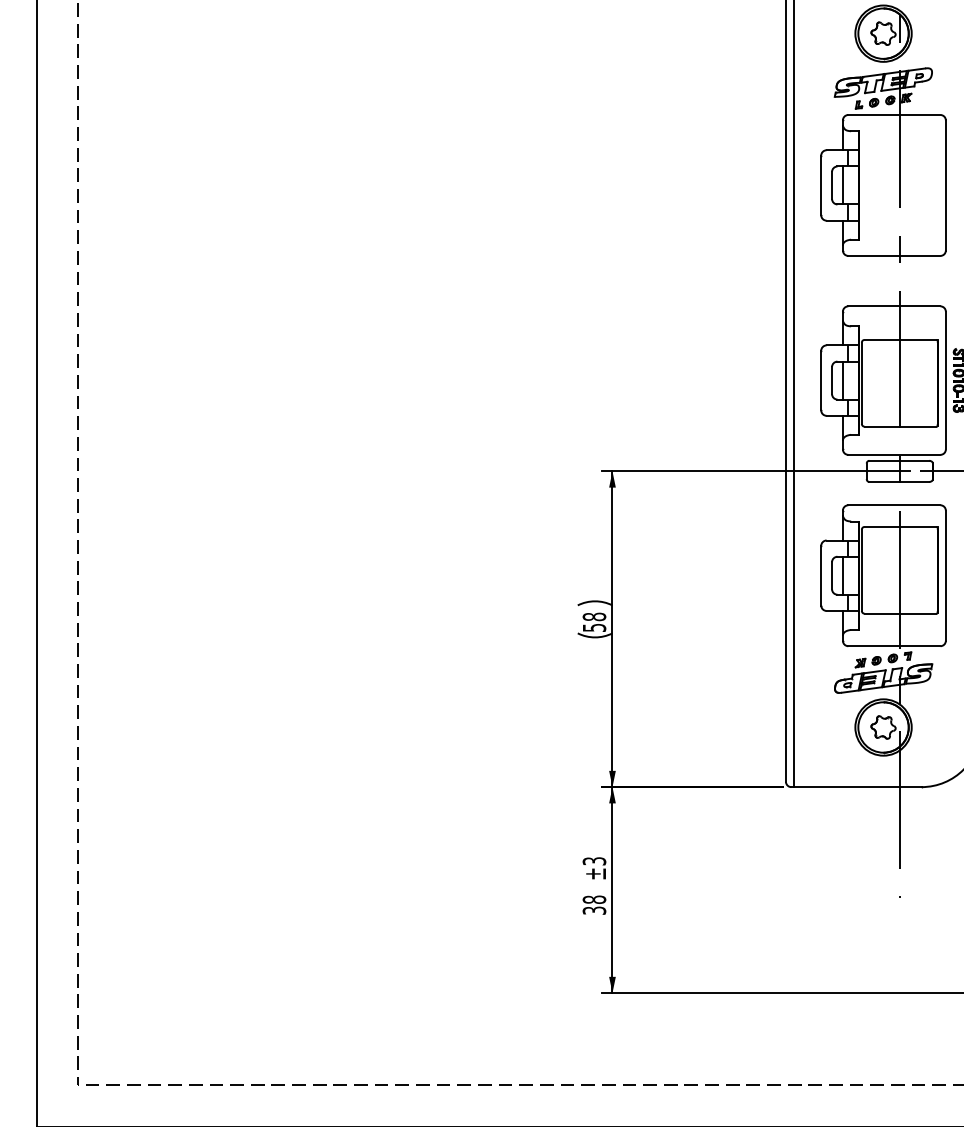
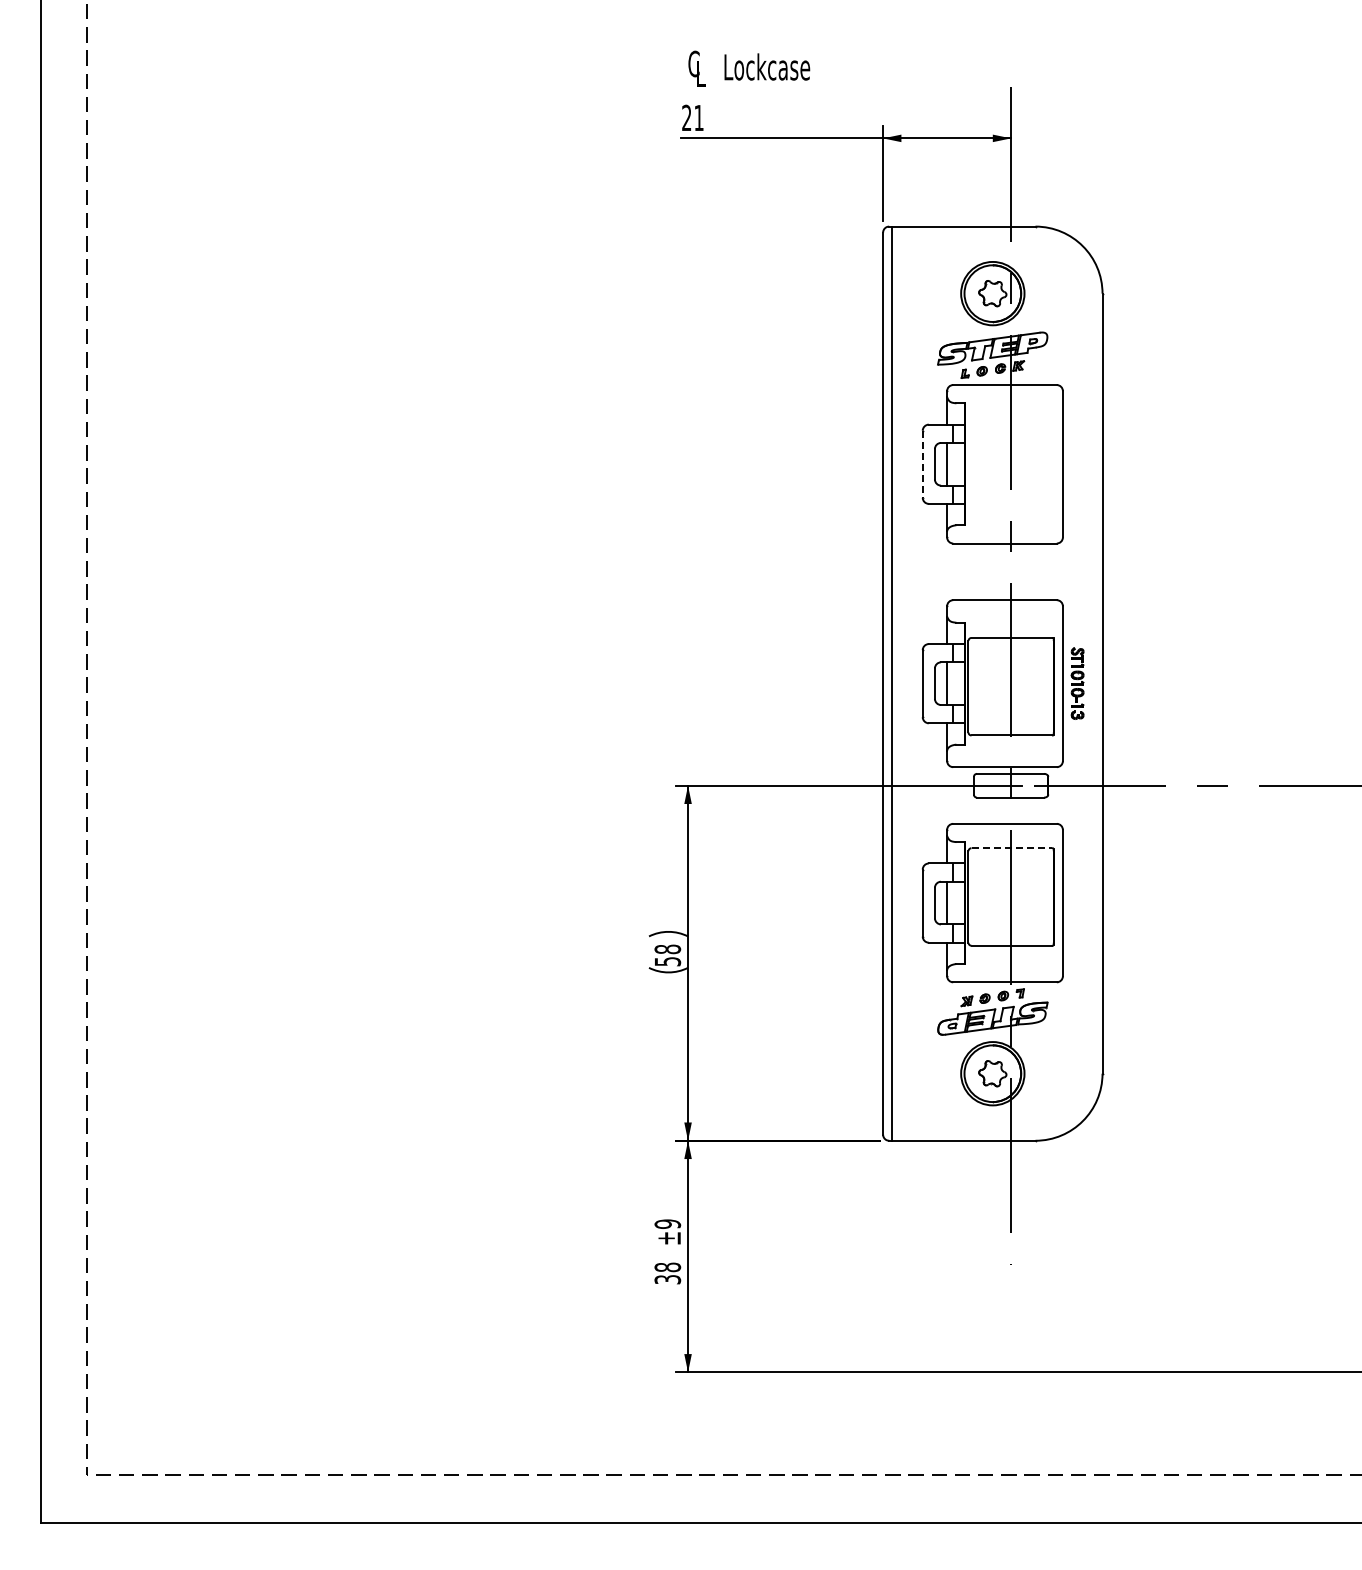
line: (820, 185) -> (922, 464), solid -> dashed
line: (901, 527) -> (1012, 848), solid -> dashed
text: (594, 860) -> (667, 1223), ±3 -> ±9

